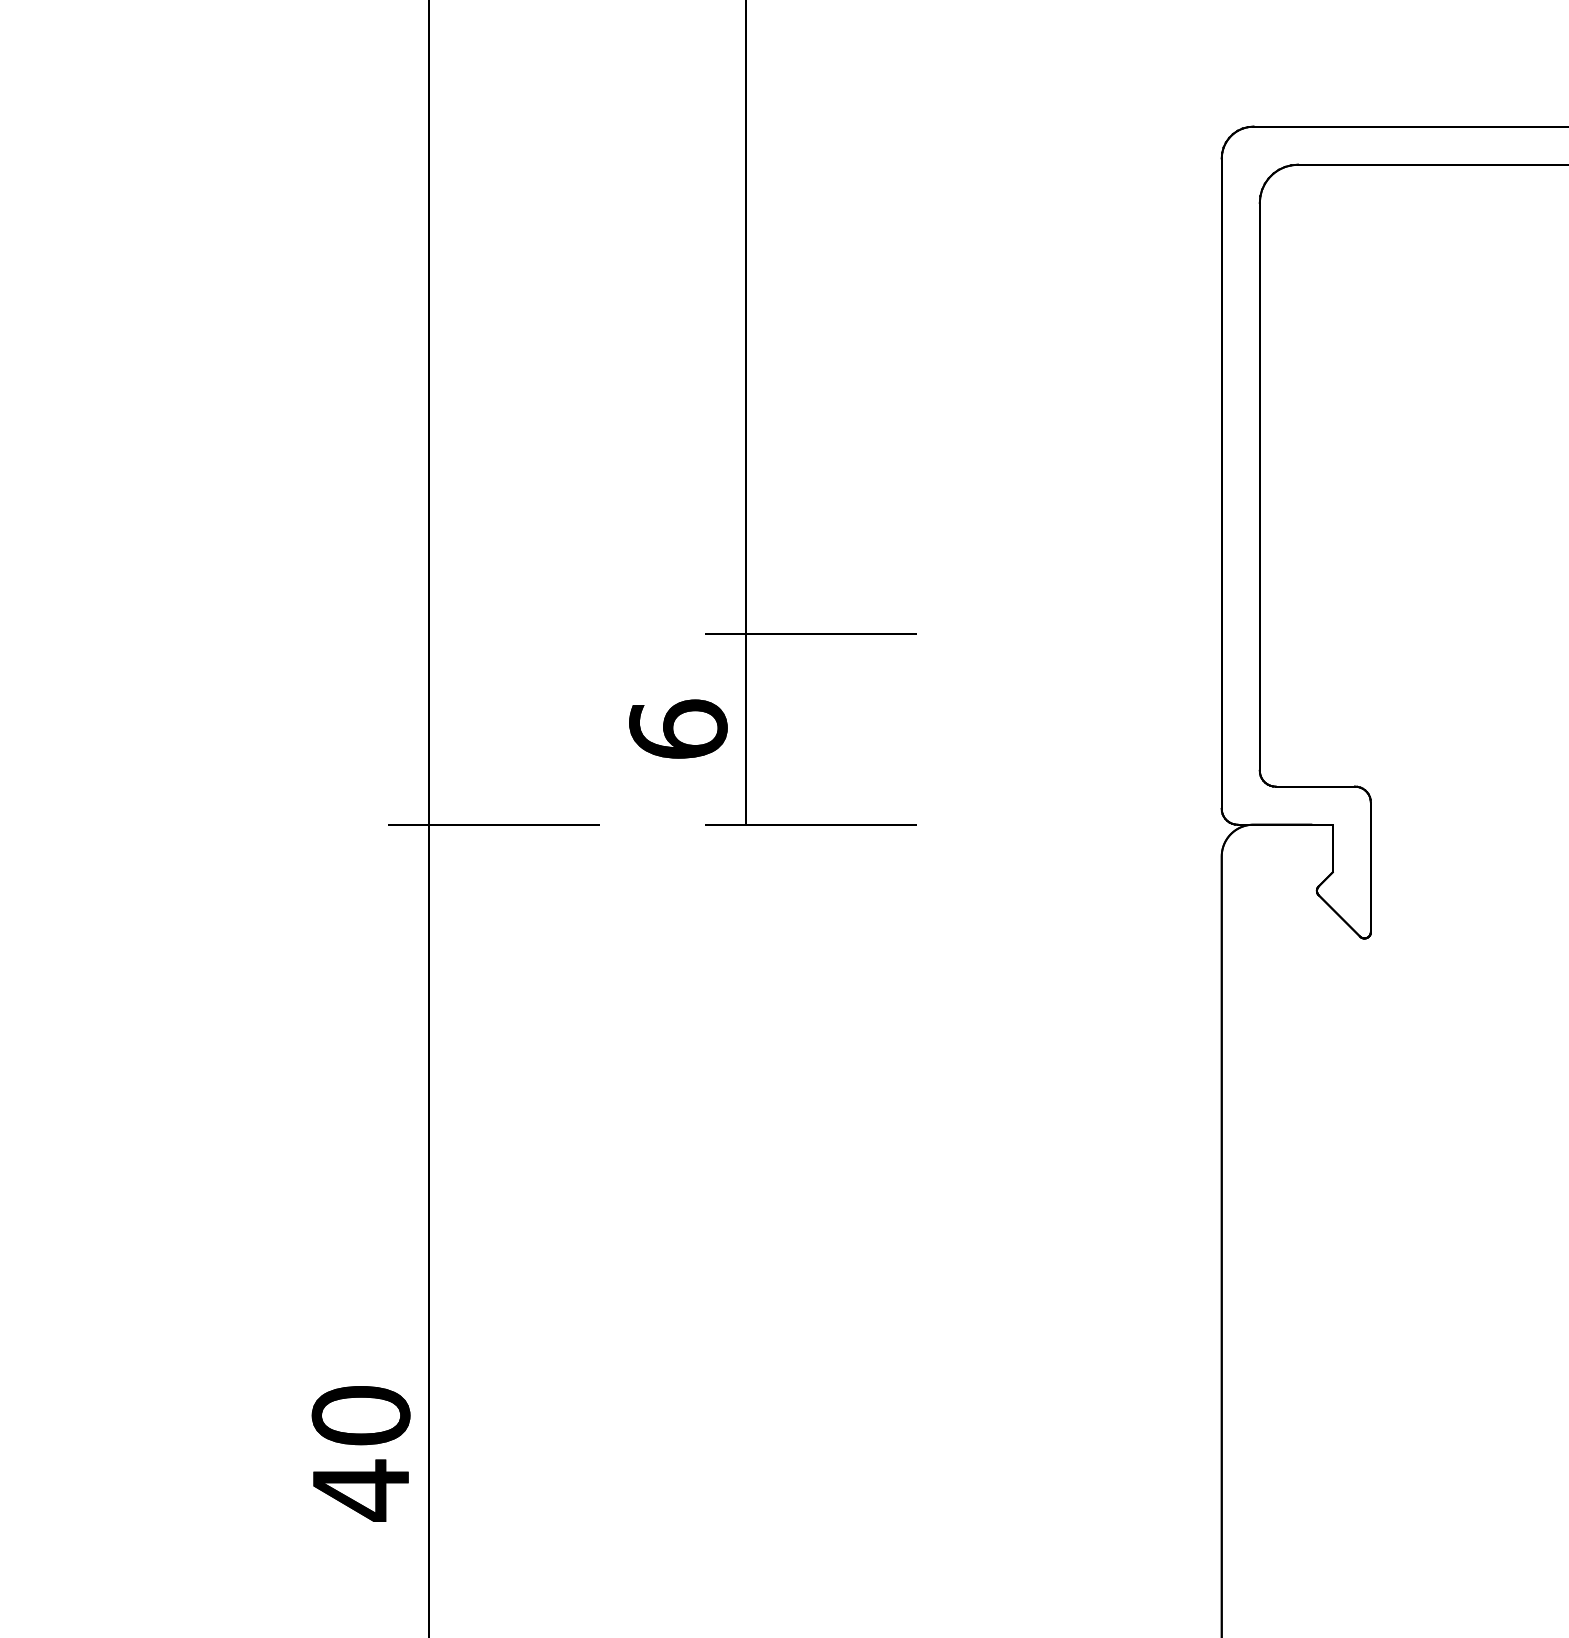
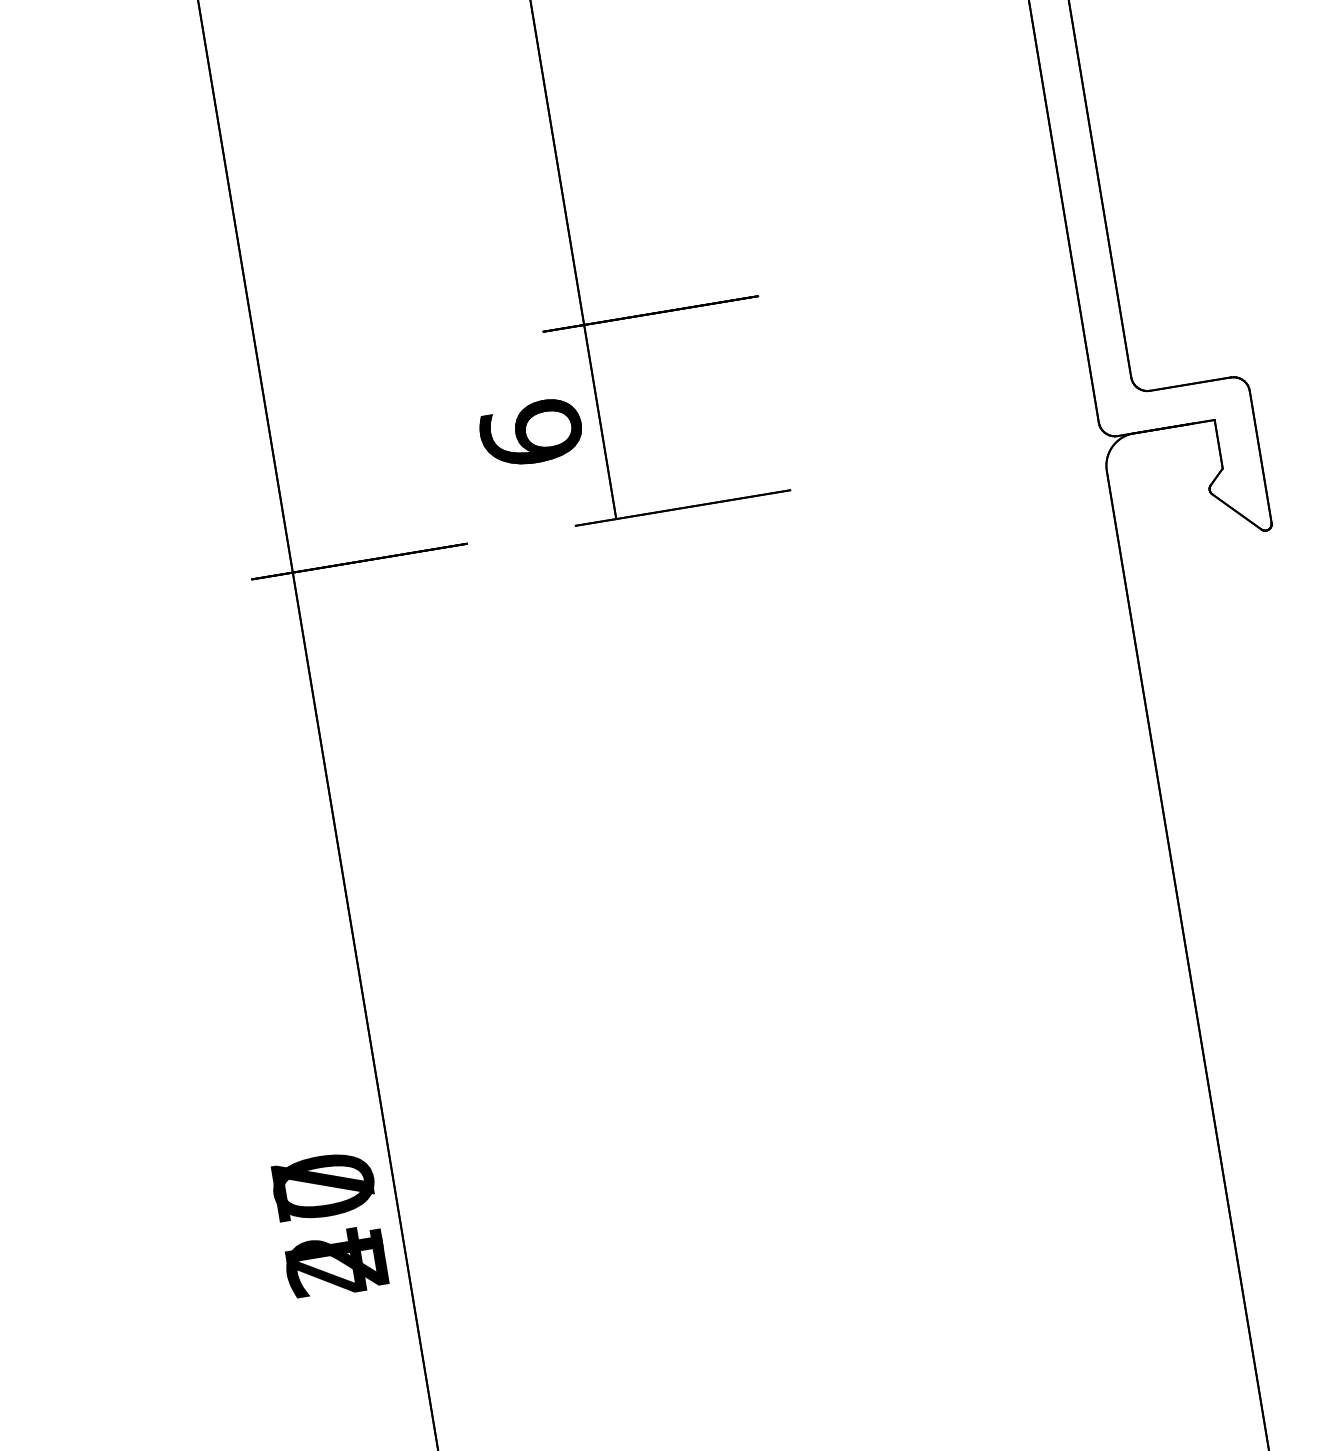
text: (360, 1453) -> (329, 1225), 40 -> 27

